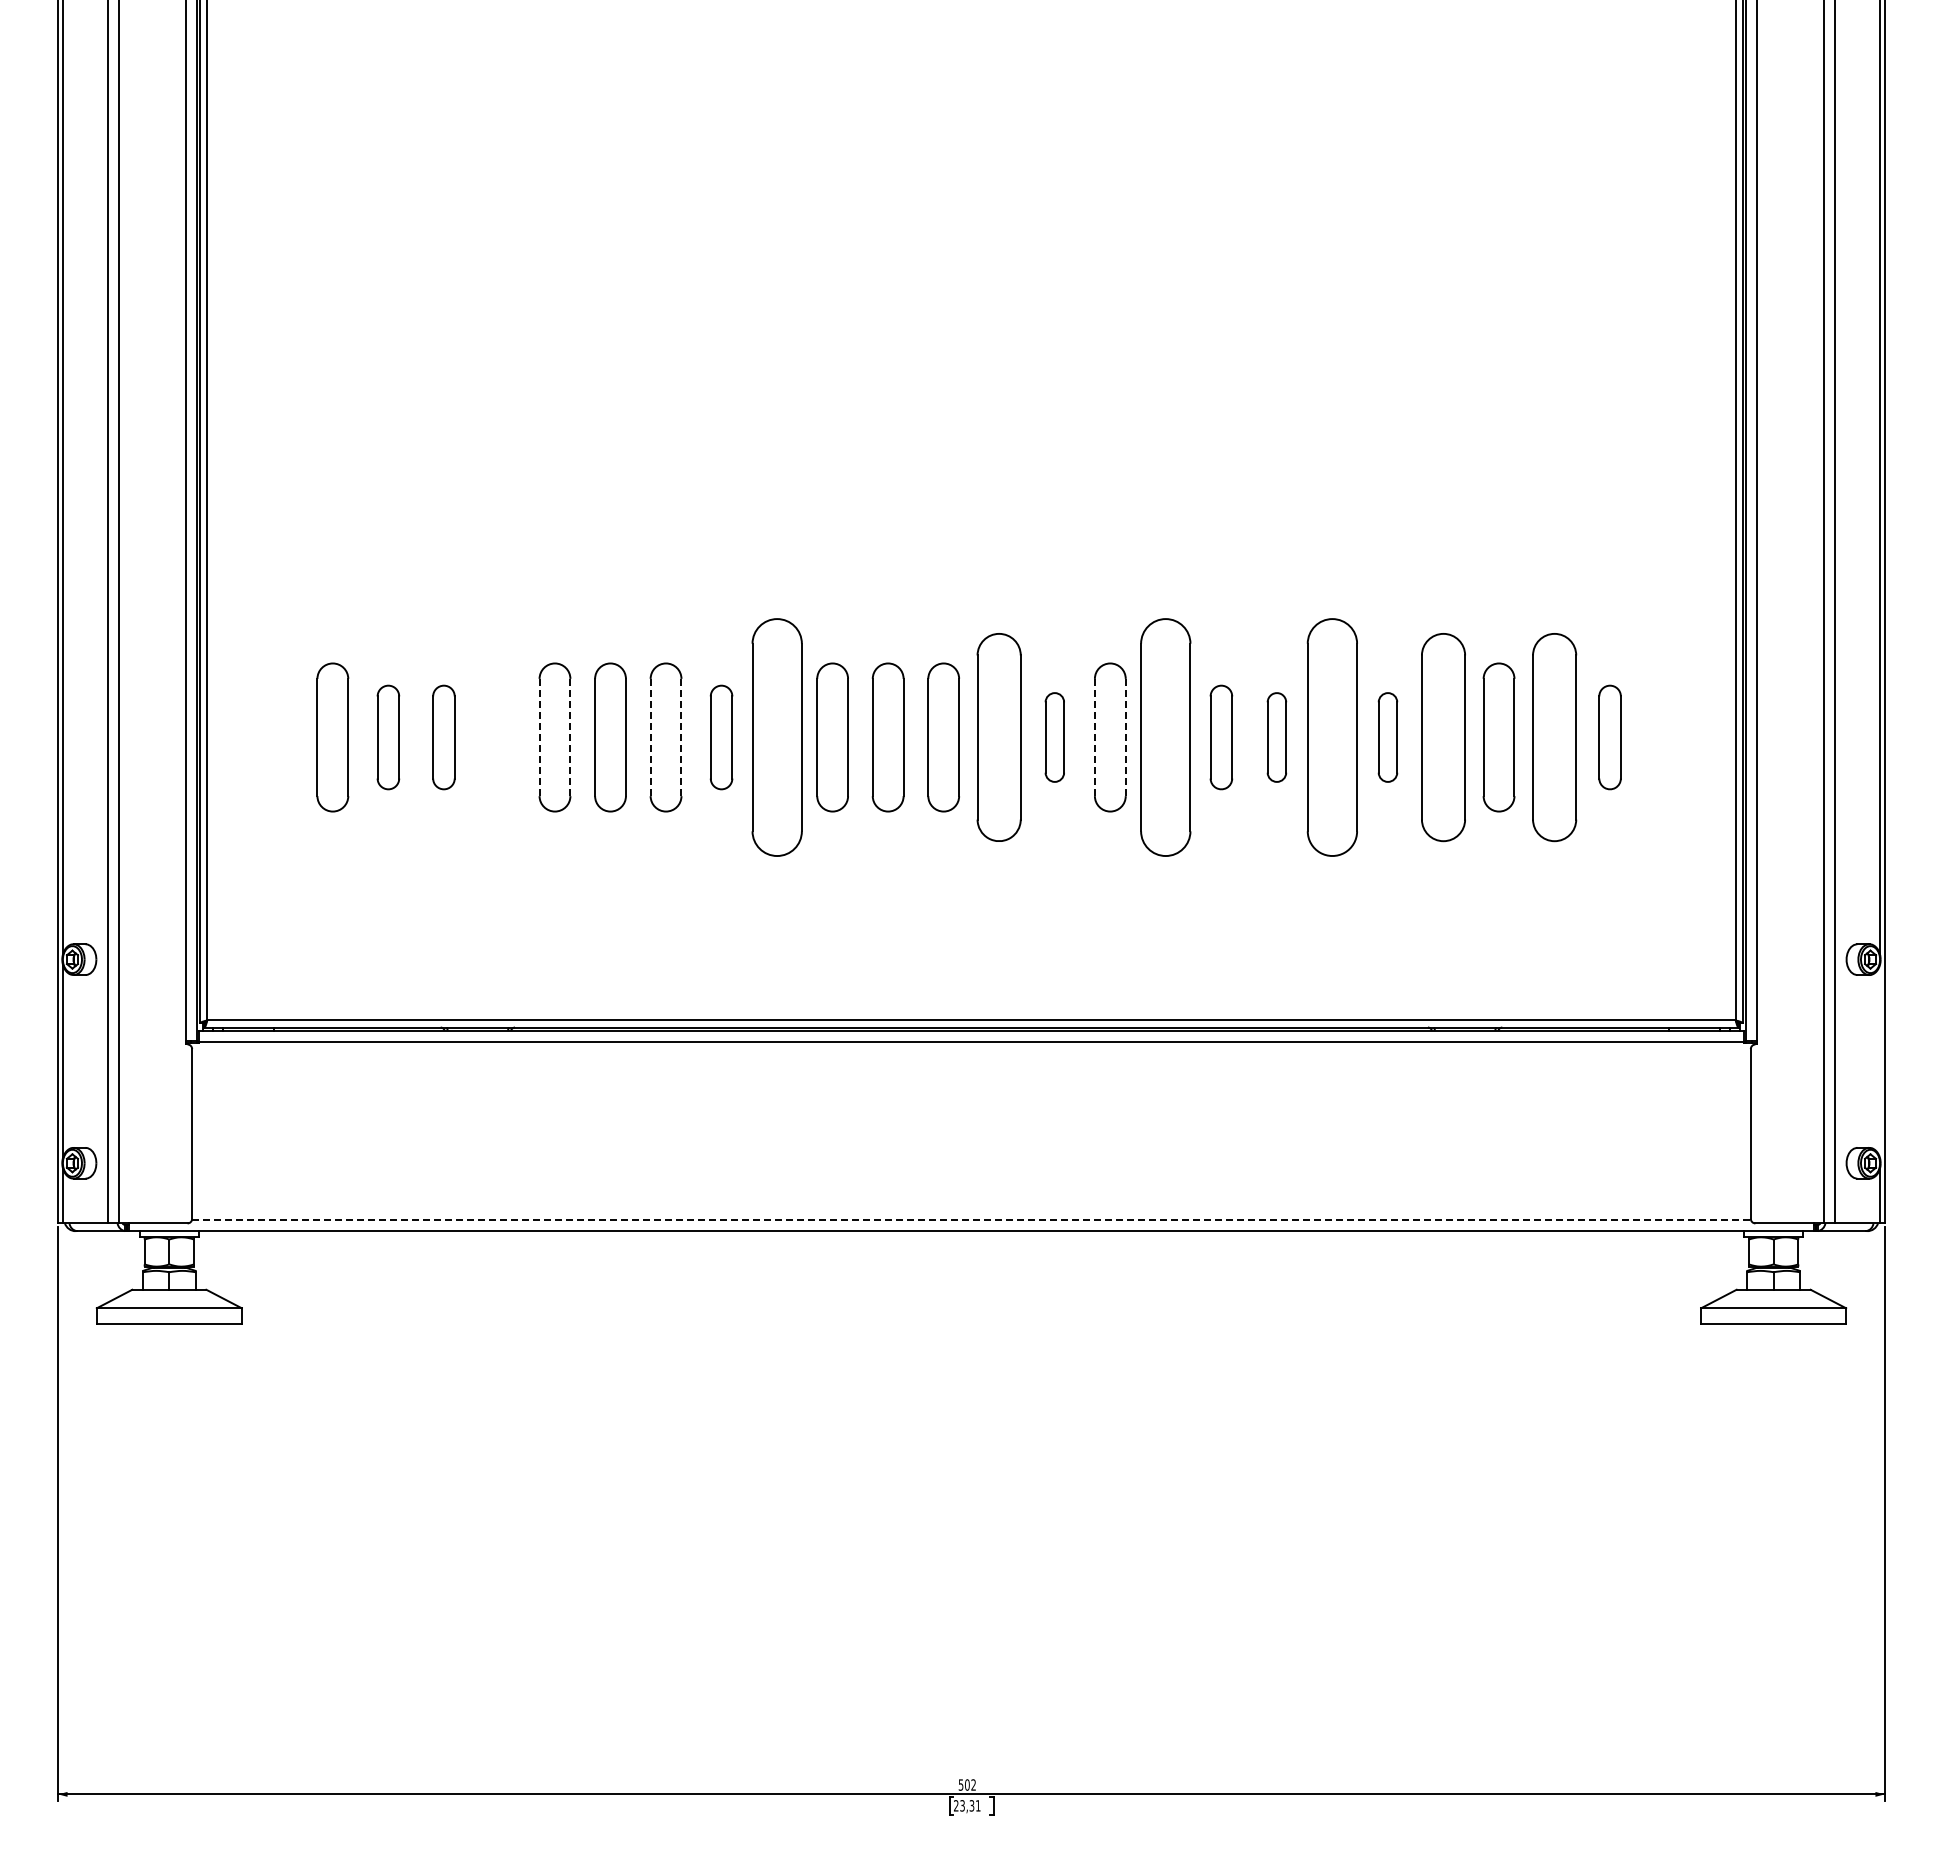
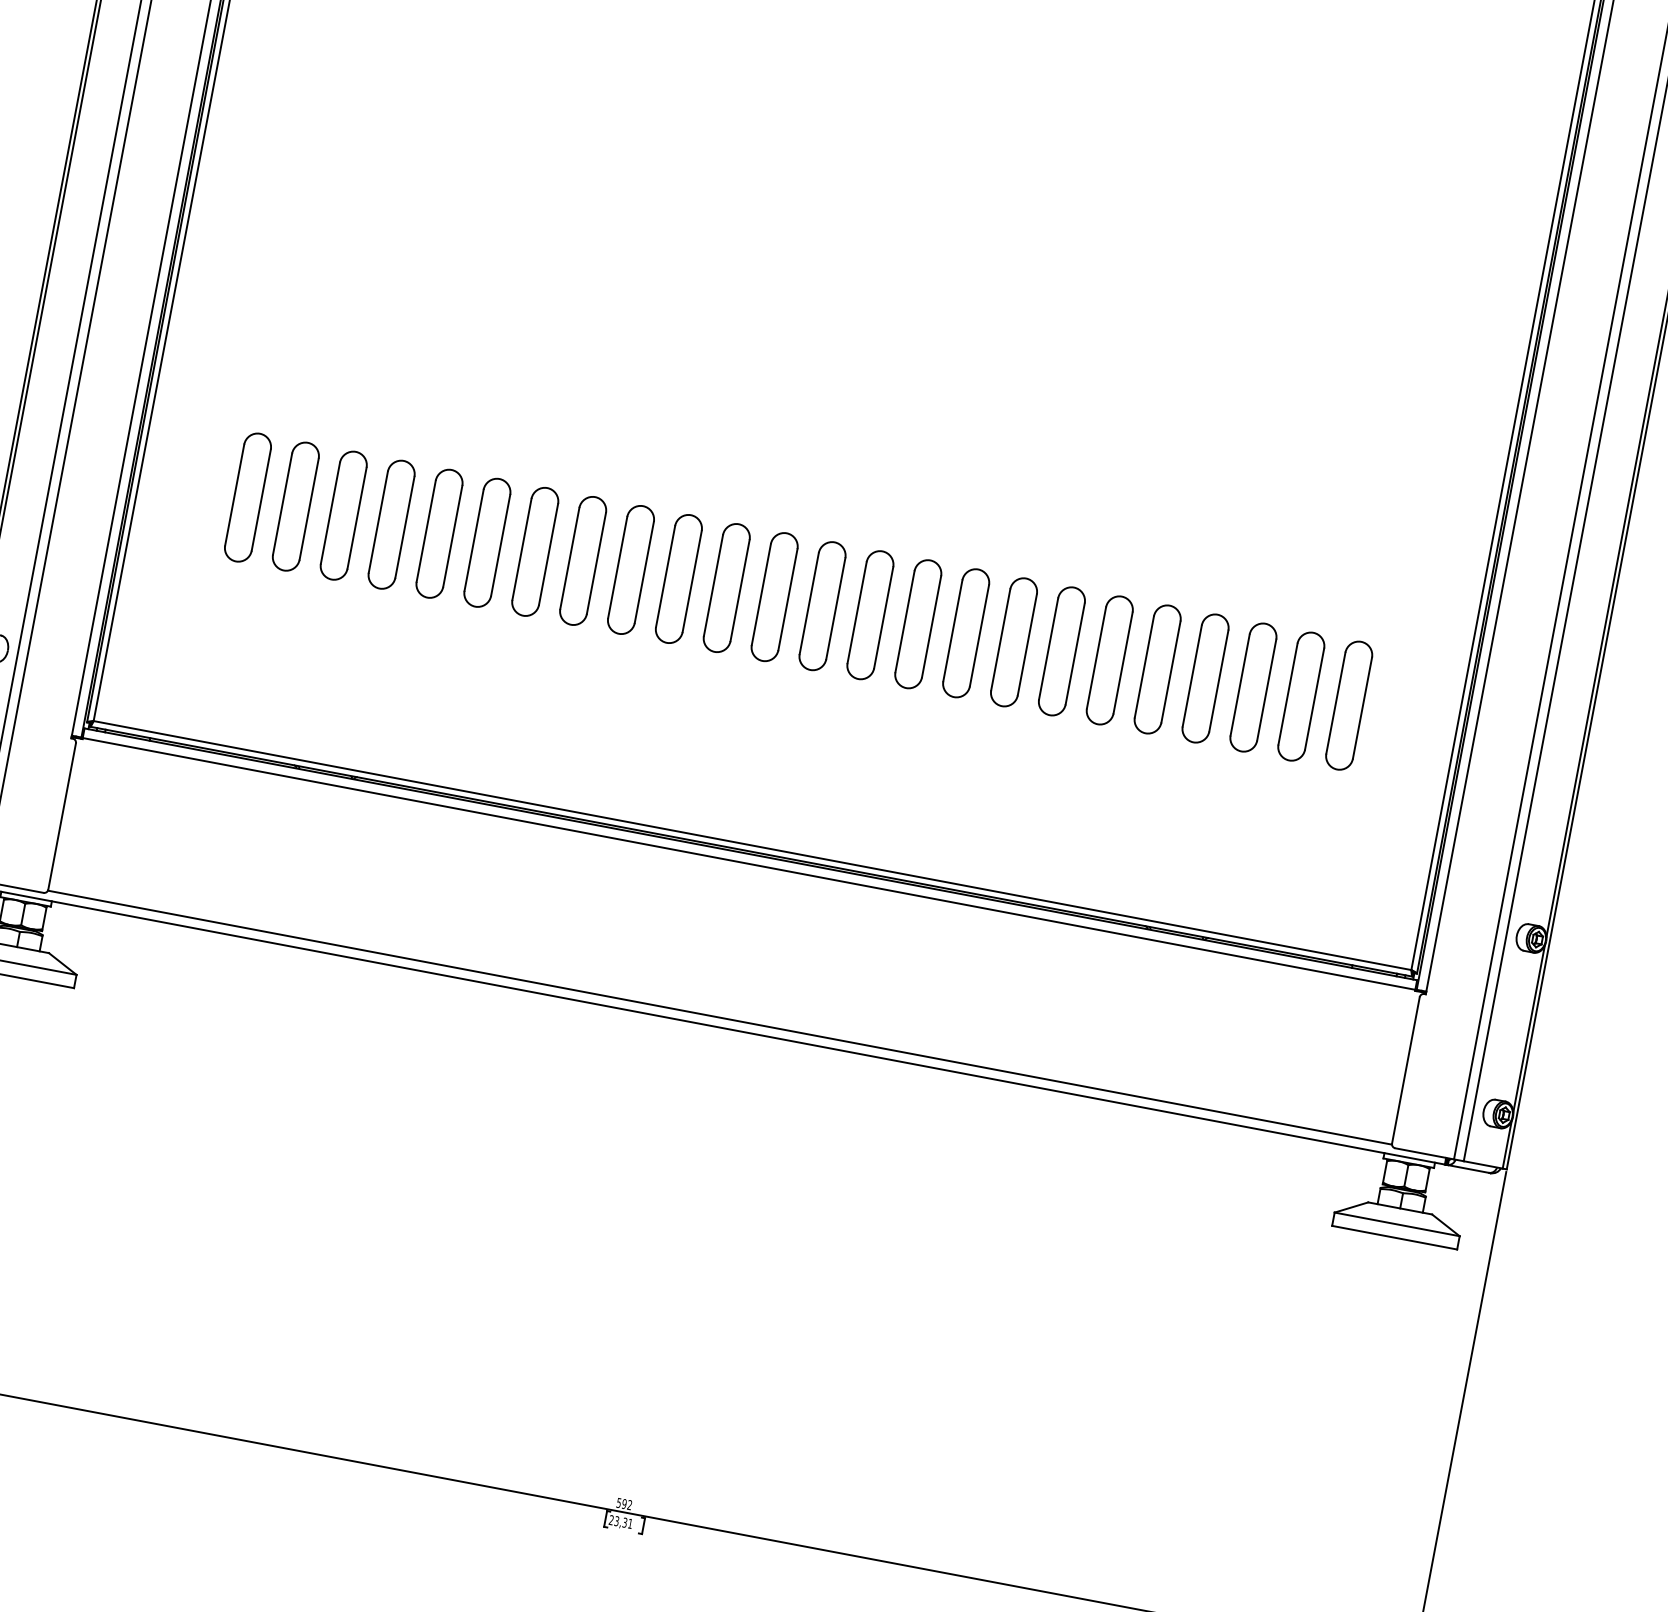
part: (388, 737) -> (295, 506), size x1.43
part: (443, 737) -> (343, 515), size x1.43
part: (499, 737) -> (391, 524), added
line: (539, 737) -> (426, 531), dashed -> solid
line: (570, 737) -> (452, 536), dashed -> solid
line: (650, 737) -> (521, 549), dashed -> solid
line: (681, 737) -> (548, 554), dashed -> solid
part: (721, 737) -> (583, 560), size x1.43
part: (776, 737) -> (630, 569), size x0.62
part: (999, 737) -> (822, 606), size x0.71
part: (1054, 737) -> (870, 615), size x1.67
line: (1094, 737) -> (904, 621), dashed -> solid
line: (1125, 737) -> (931, 626), dashed -> solid
part: (1165, 737) -> (965, 633), size x0.62
part: (1221, 737) -> (1014, 642), size x1.43
part: (1276, 737) -> (1061, 651), size x1.67
part: (1332, 737) -> (1109, 660), size x0.62
part: (1387, 737) -> (1157, 669), size x1.67
part: (1443, 737) -> (1205, 678), size x0.71
part: (1554, 737) -> (1301, 696), size x0.71
part: (1609, 737) -> (1348, 705), size x1.43
line: (1880, 1061) -> (1529, 1029), added
line: (972, 1220) -> (720, 1018), dashed -> solid
text: (967, 1784) -> (624, 1503), 502 -> 592

